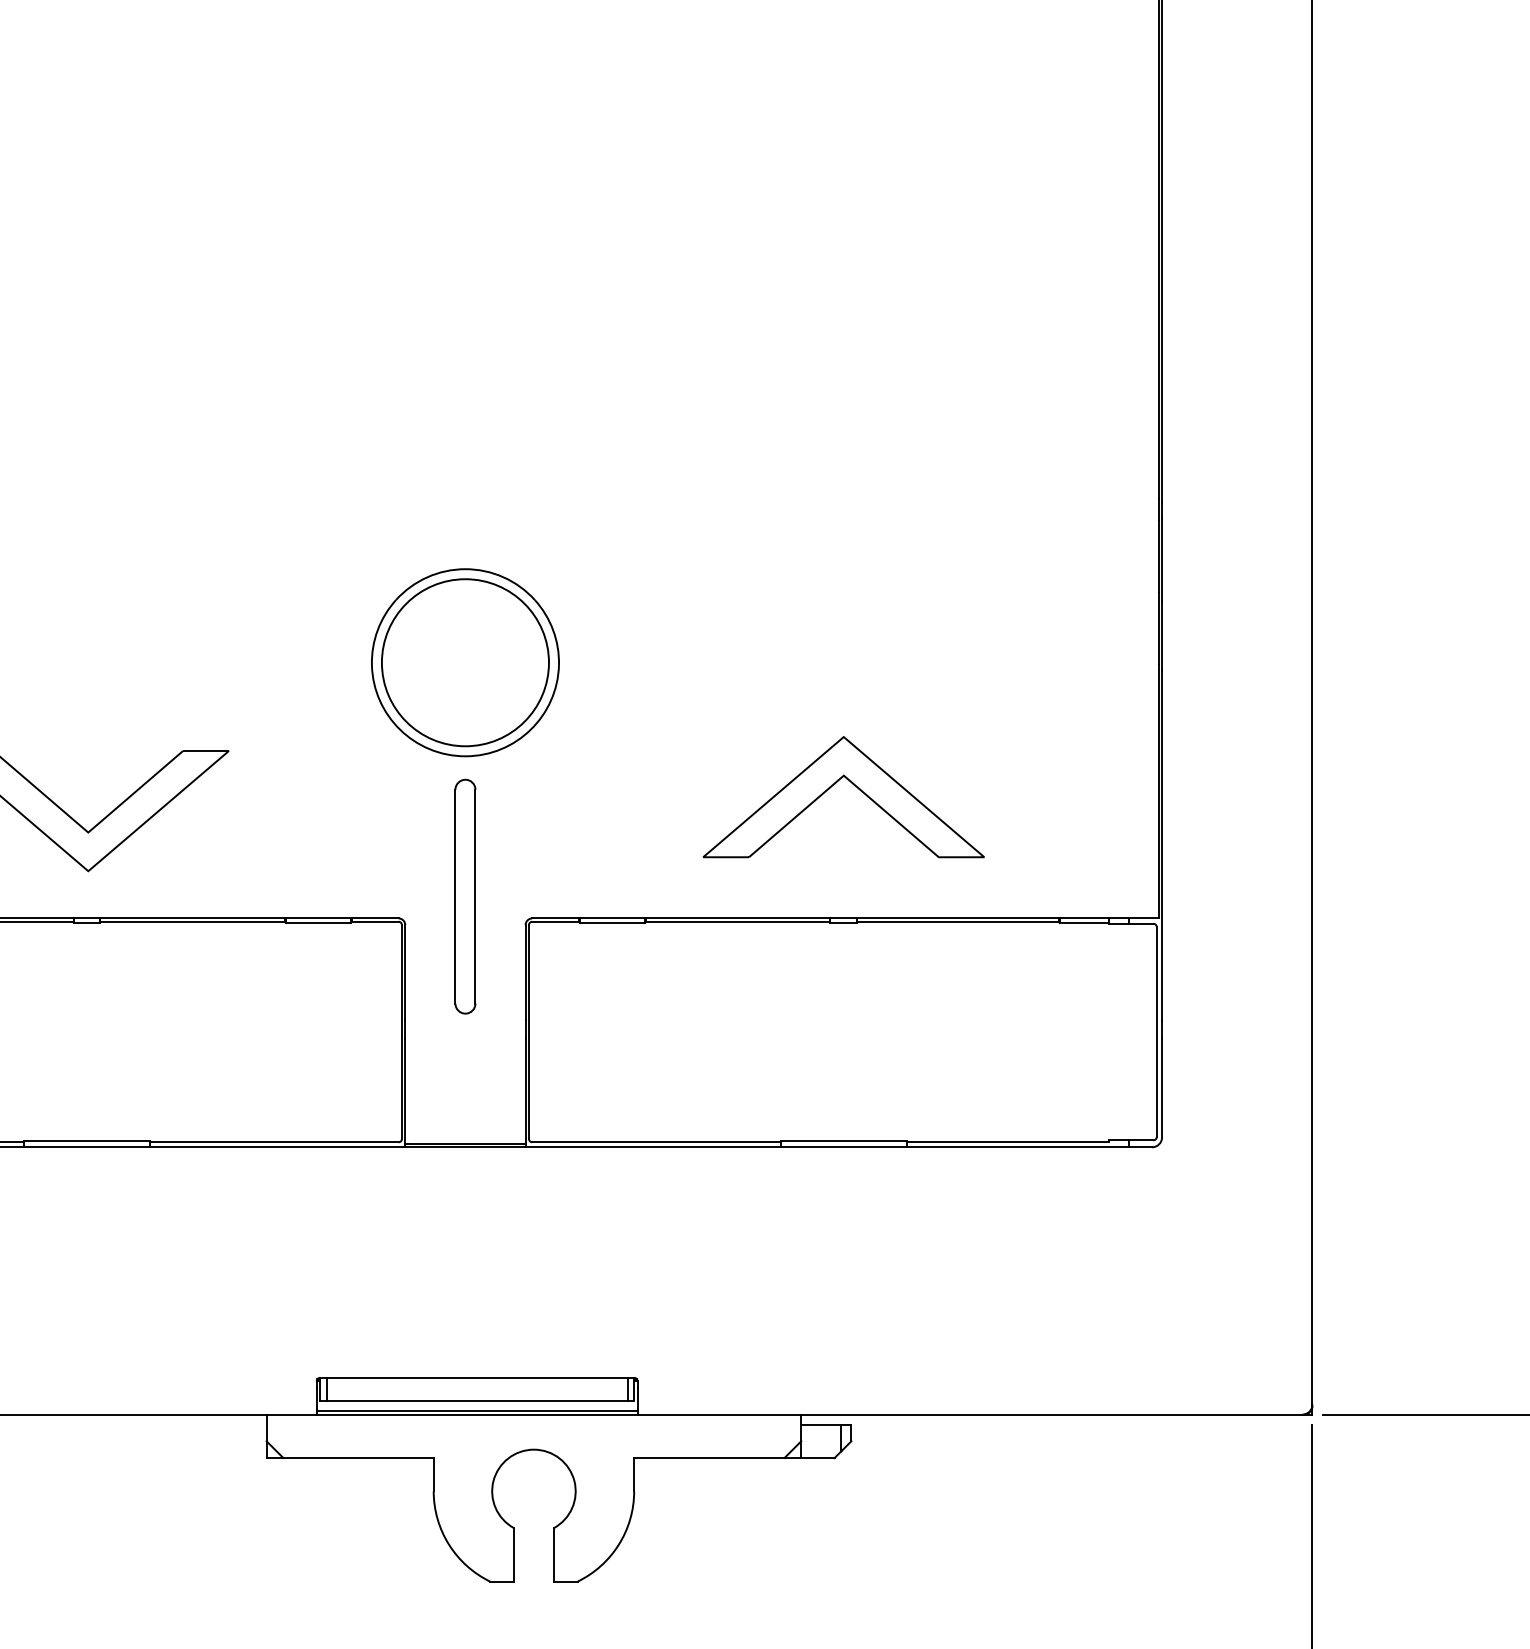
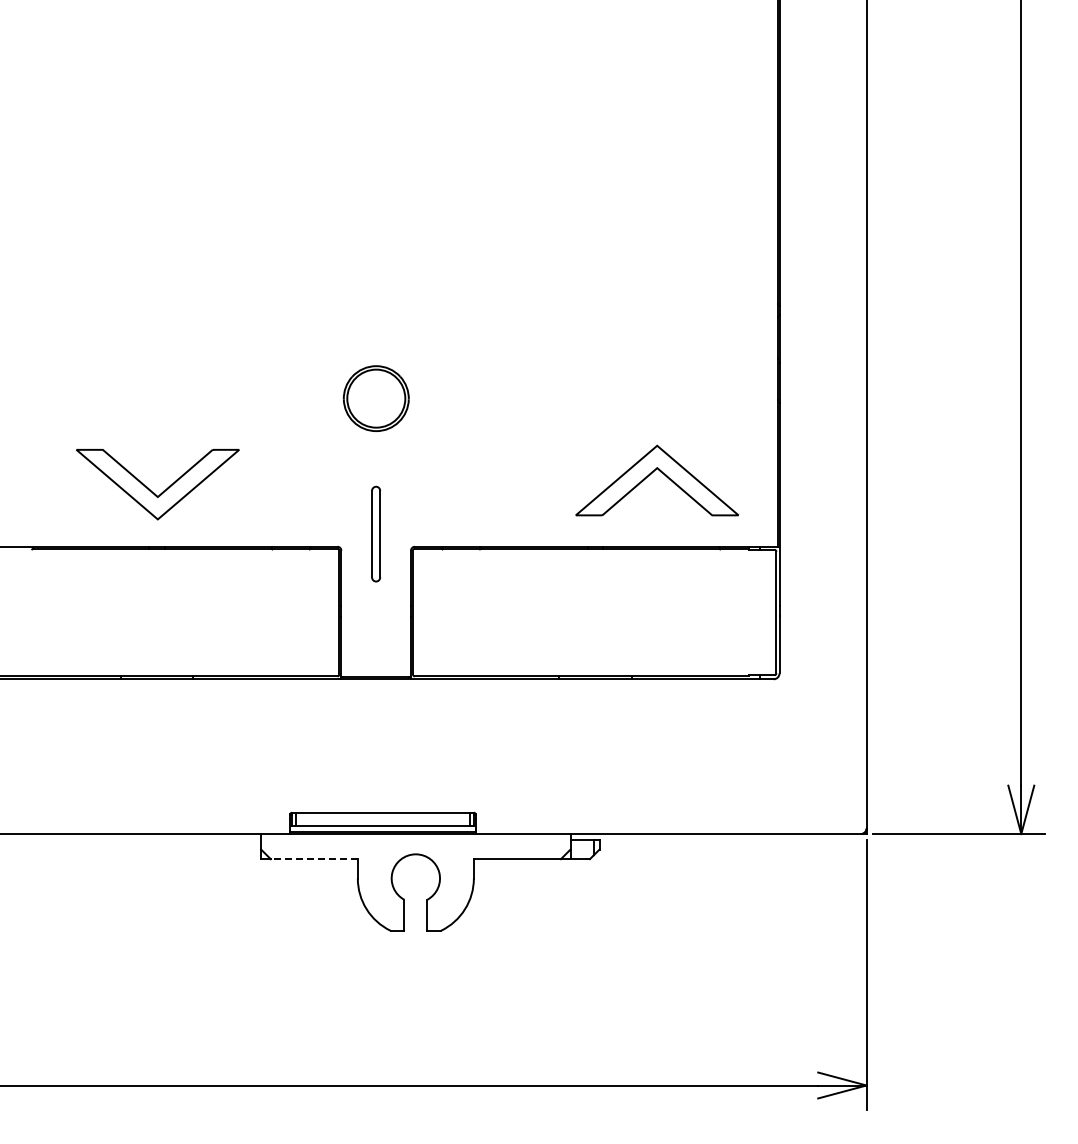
part: (465, 662) -> (376, 398), size x0.6
part: (833, 786) -> (651, 474), moved
part: (464, 895) -> (375, 533), size x0.7
line: (358, 1458) -> (314, 859), solid -> dashed

